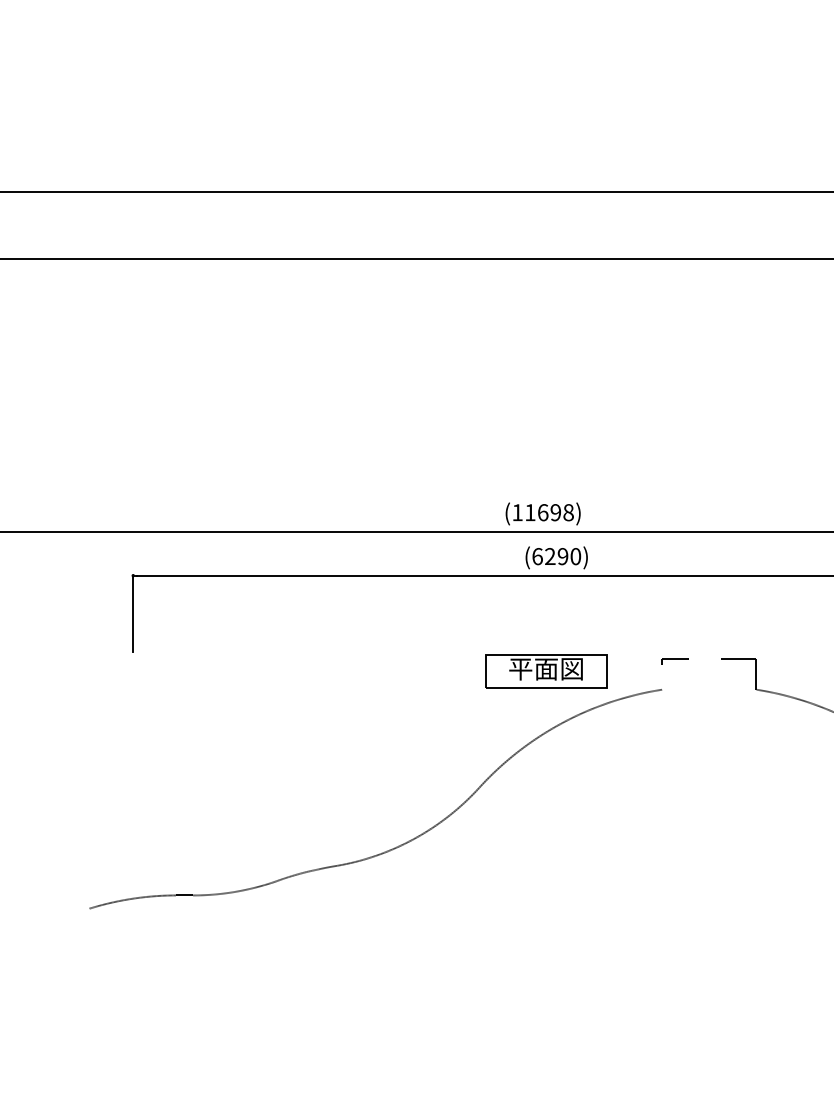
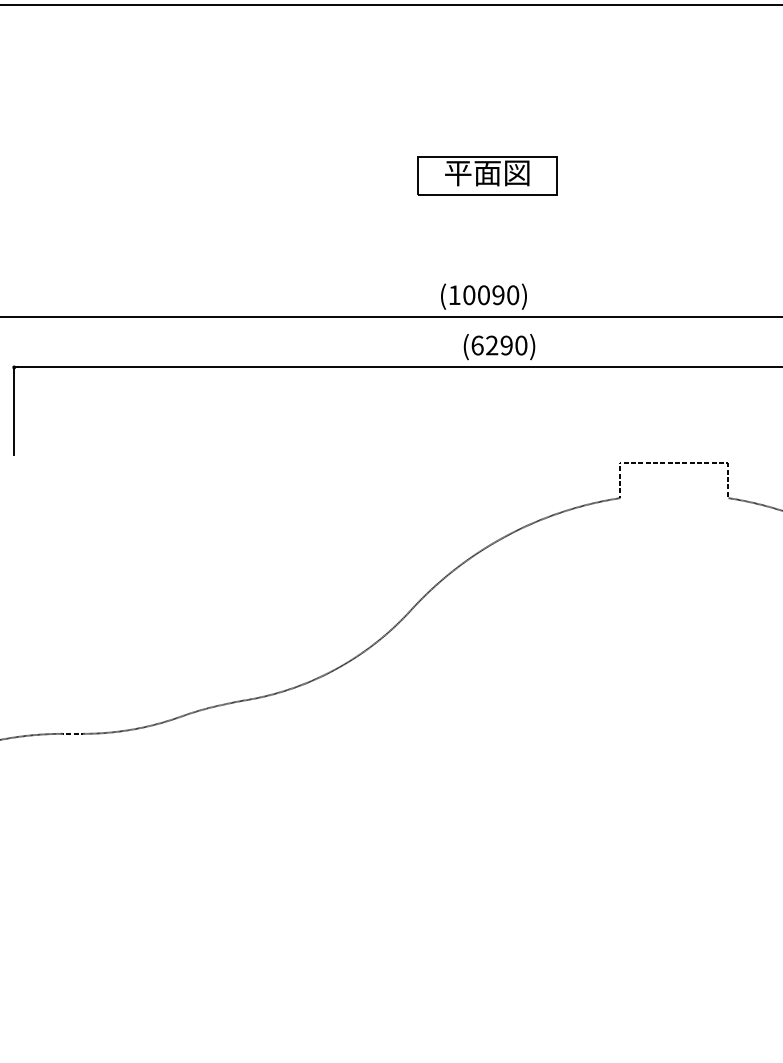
text: (549, 512) -> (491, 295), (11698) -> (10090)
part: (546, 671) -> (487, 175), moved

